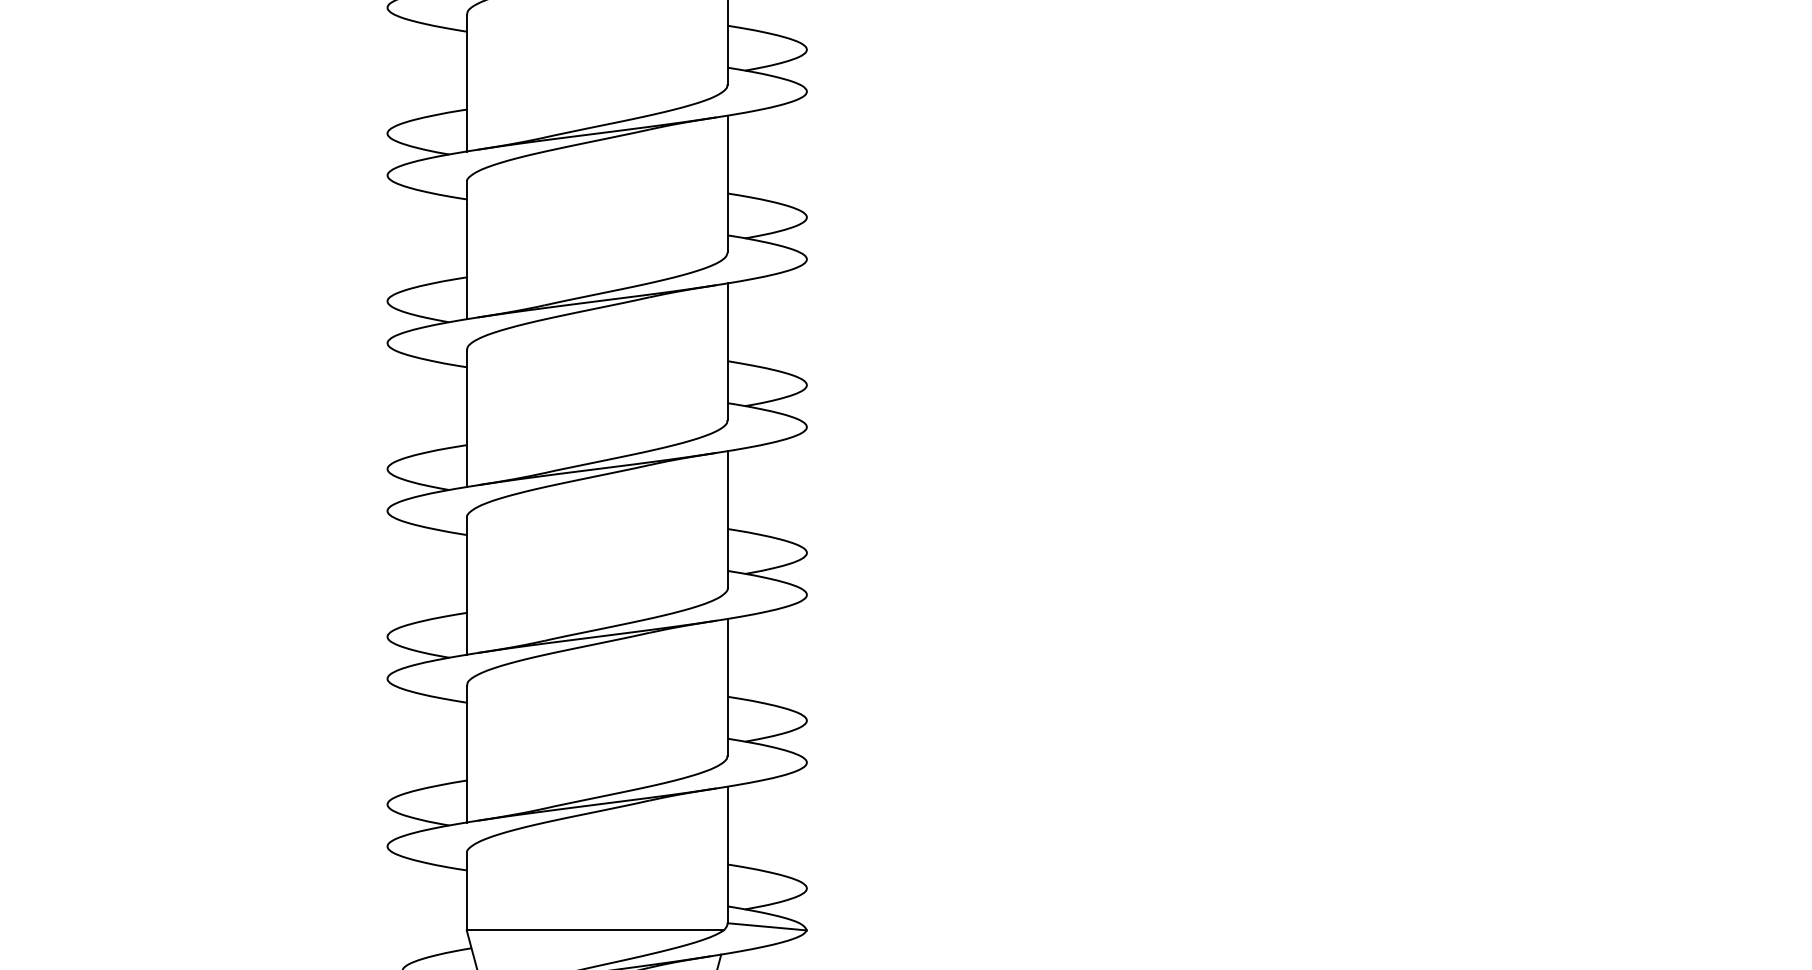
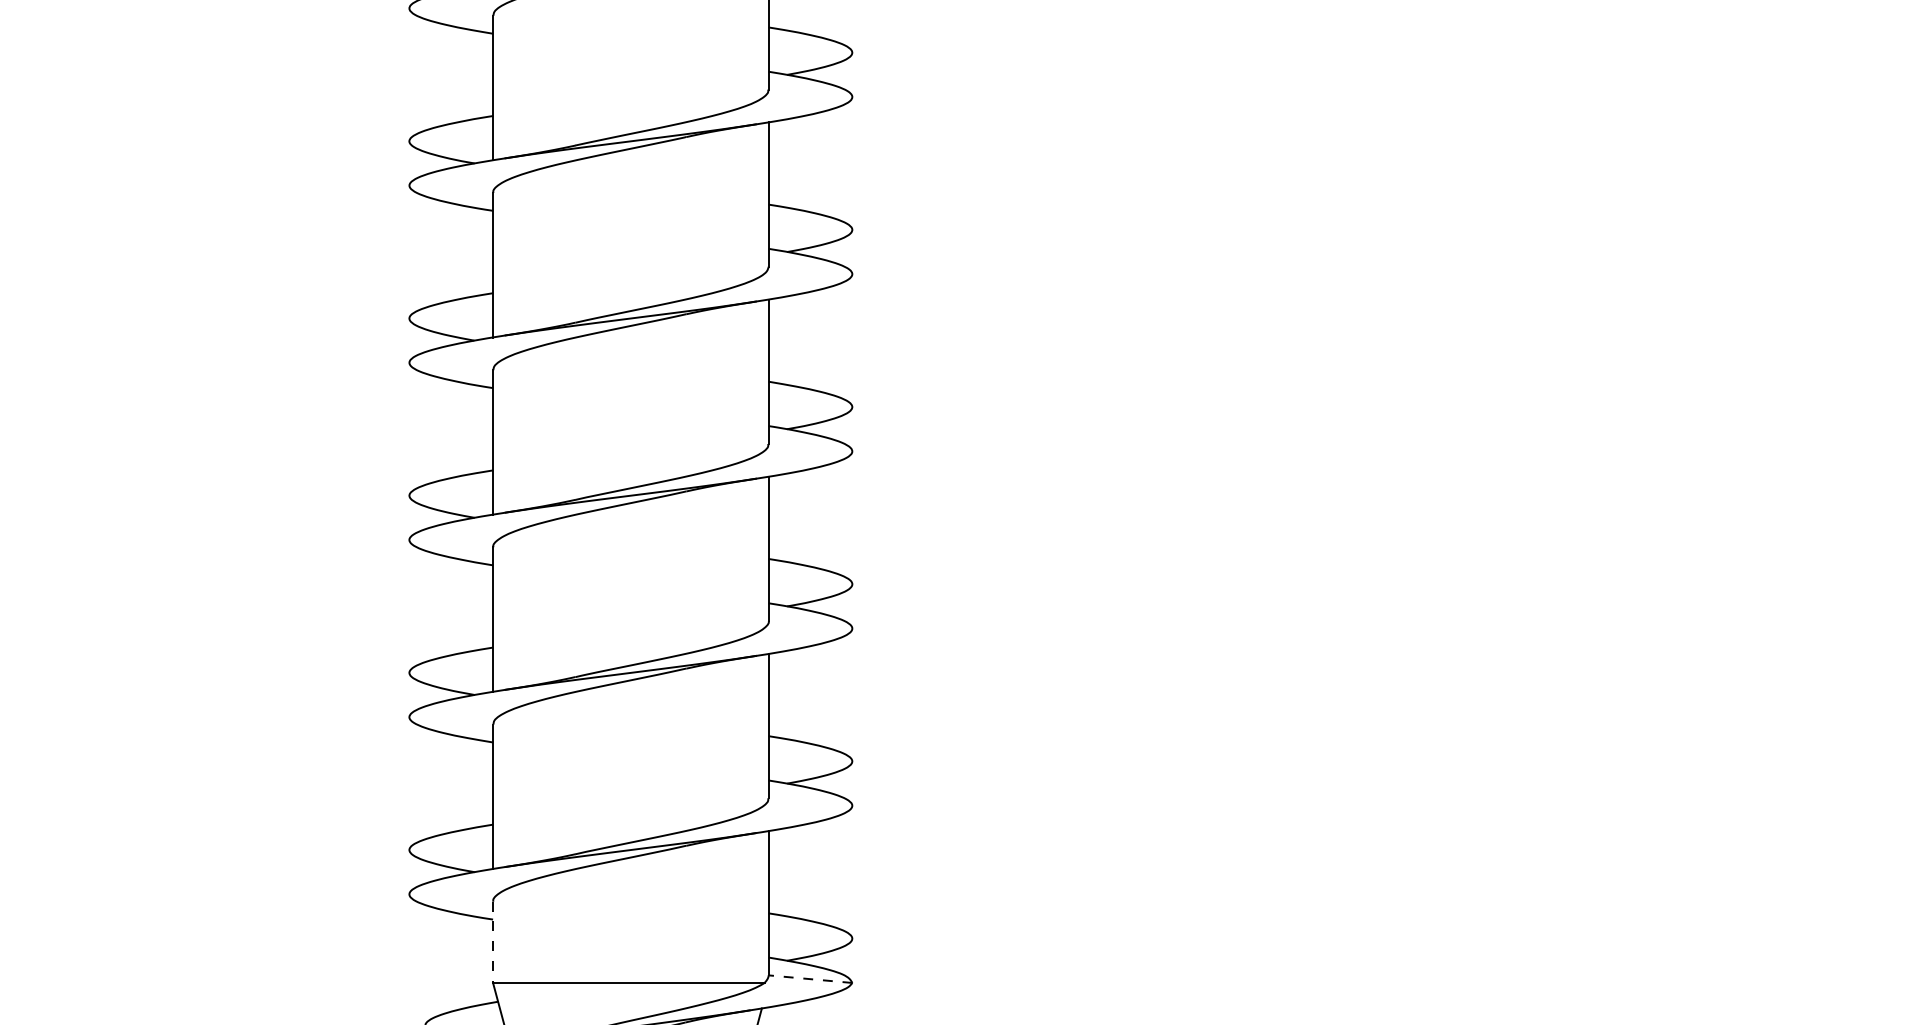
line: (467, 892) -> (493, 942), solid -> dashed
line: (767, 927) -> (810, 979), solid -> dashed

